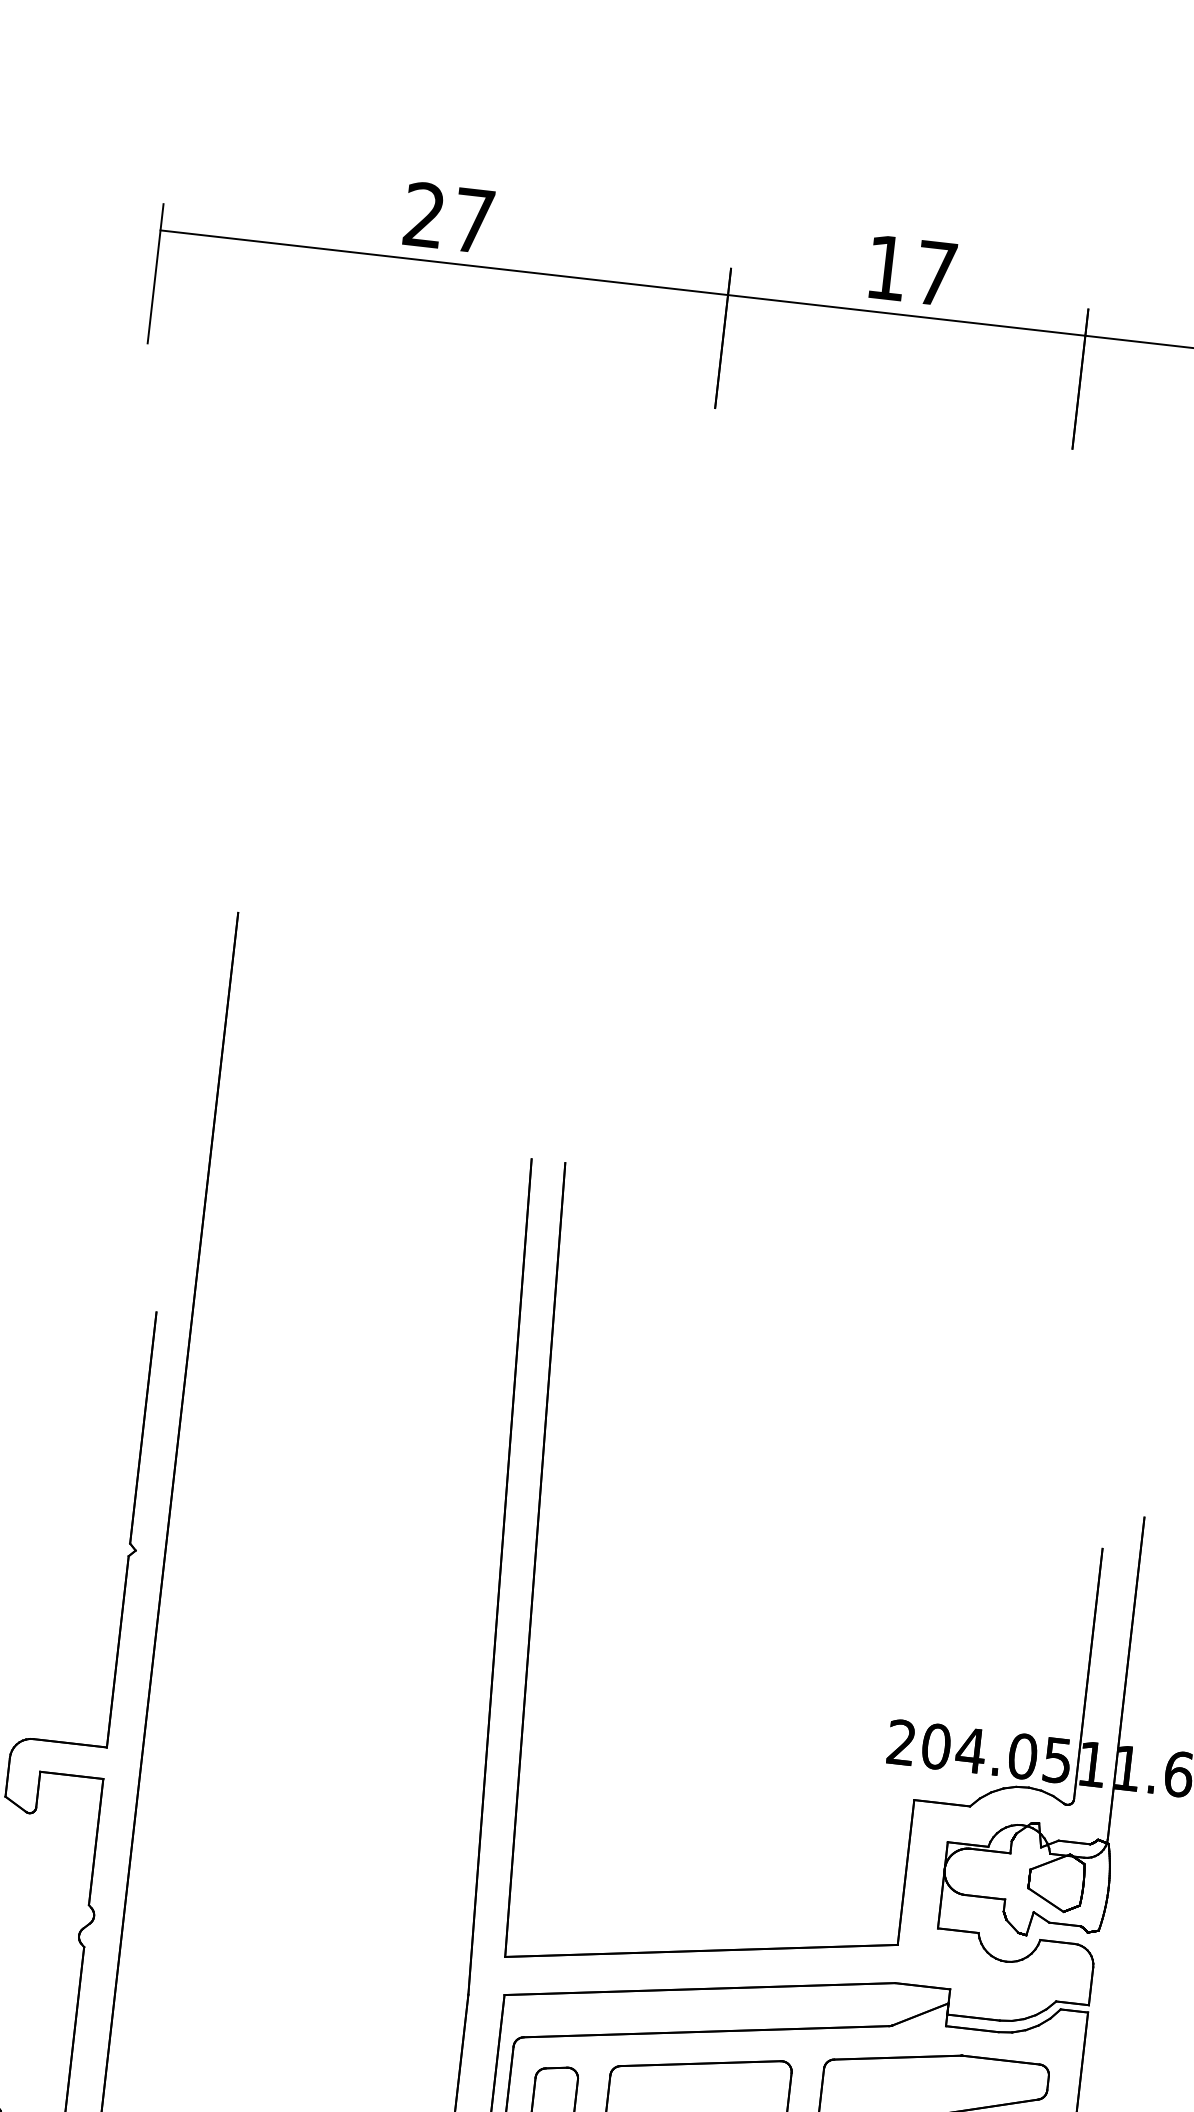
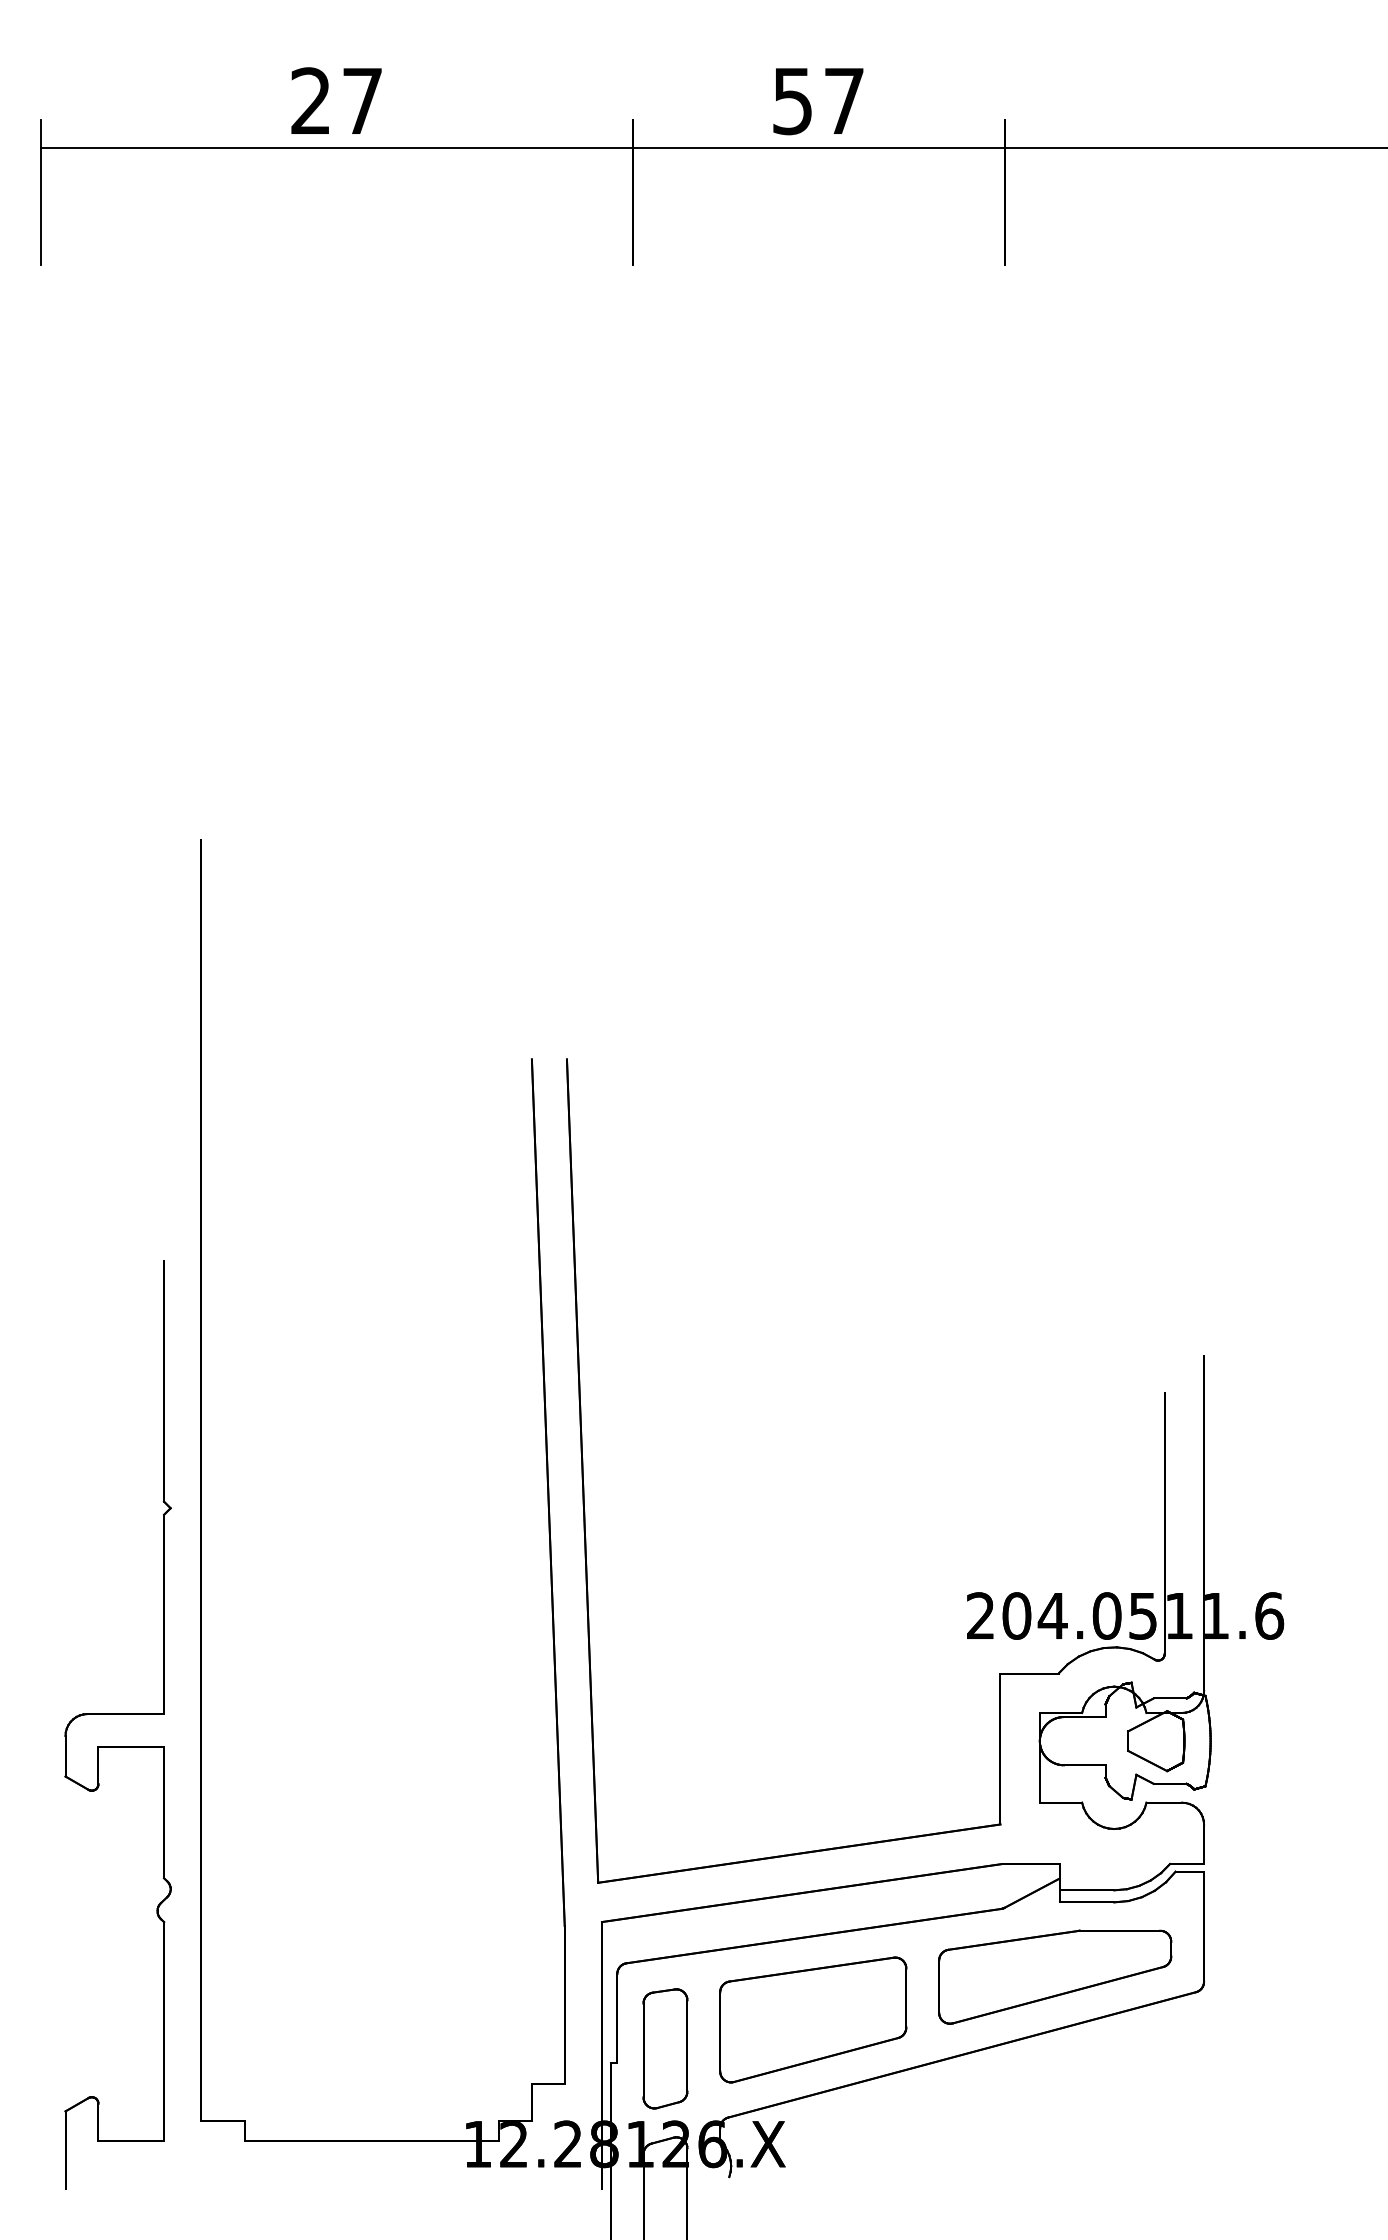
text: (886, 268) -> (792, 101), 17 -> 57

